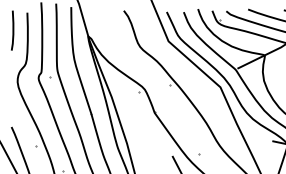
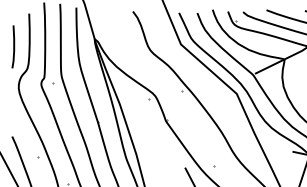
line: (12, 30) -> (13, 46), moved

